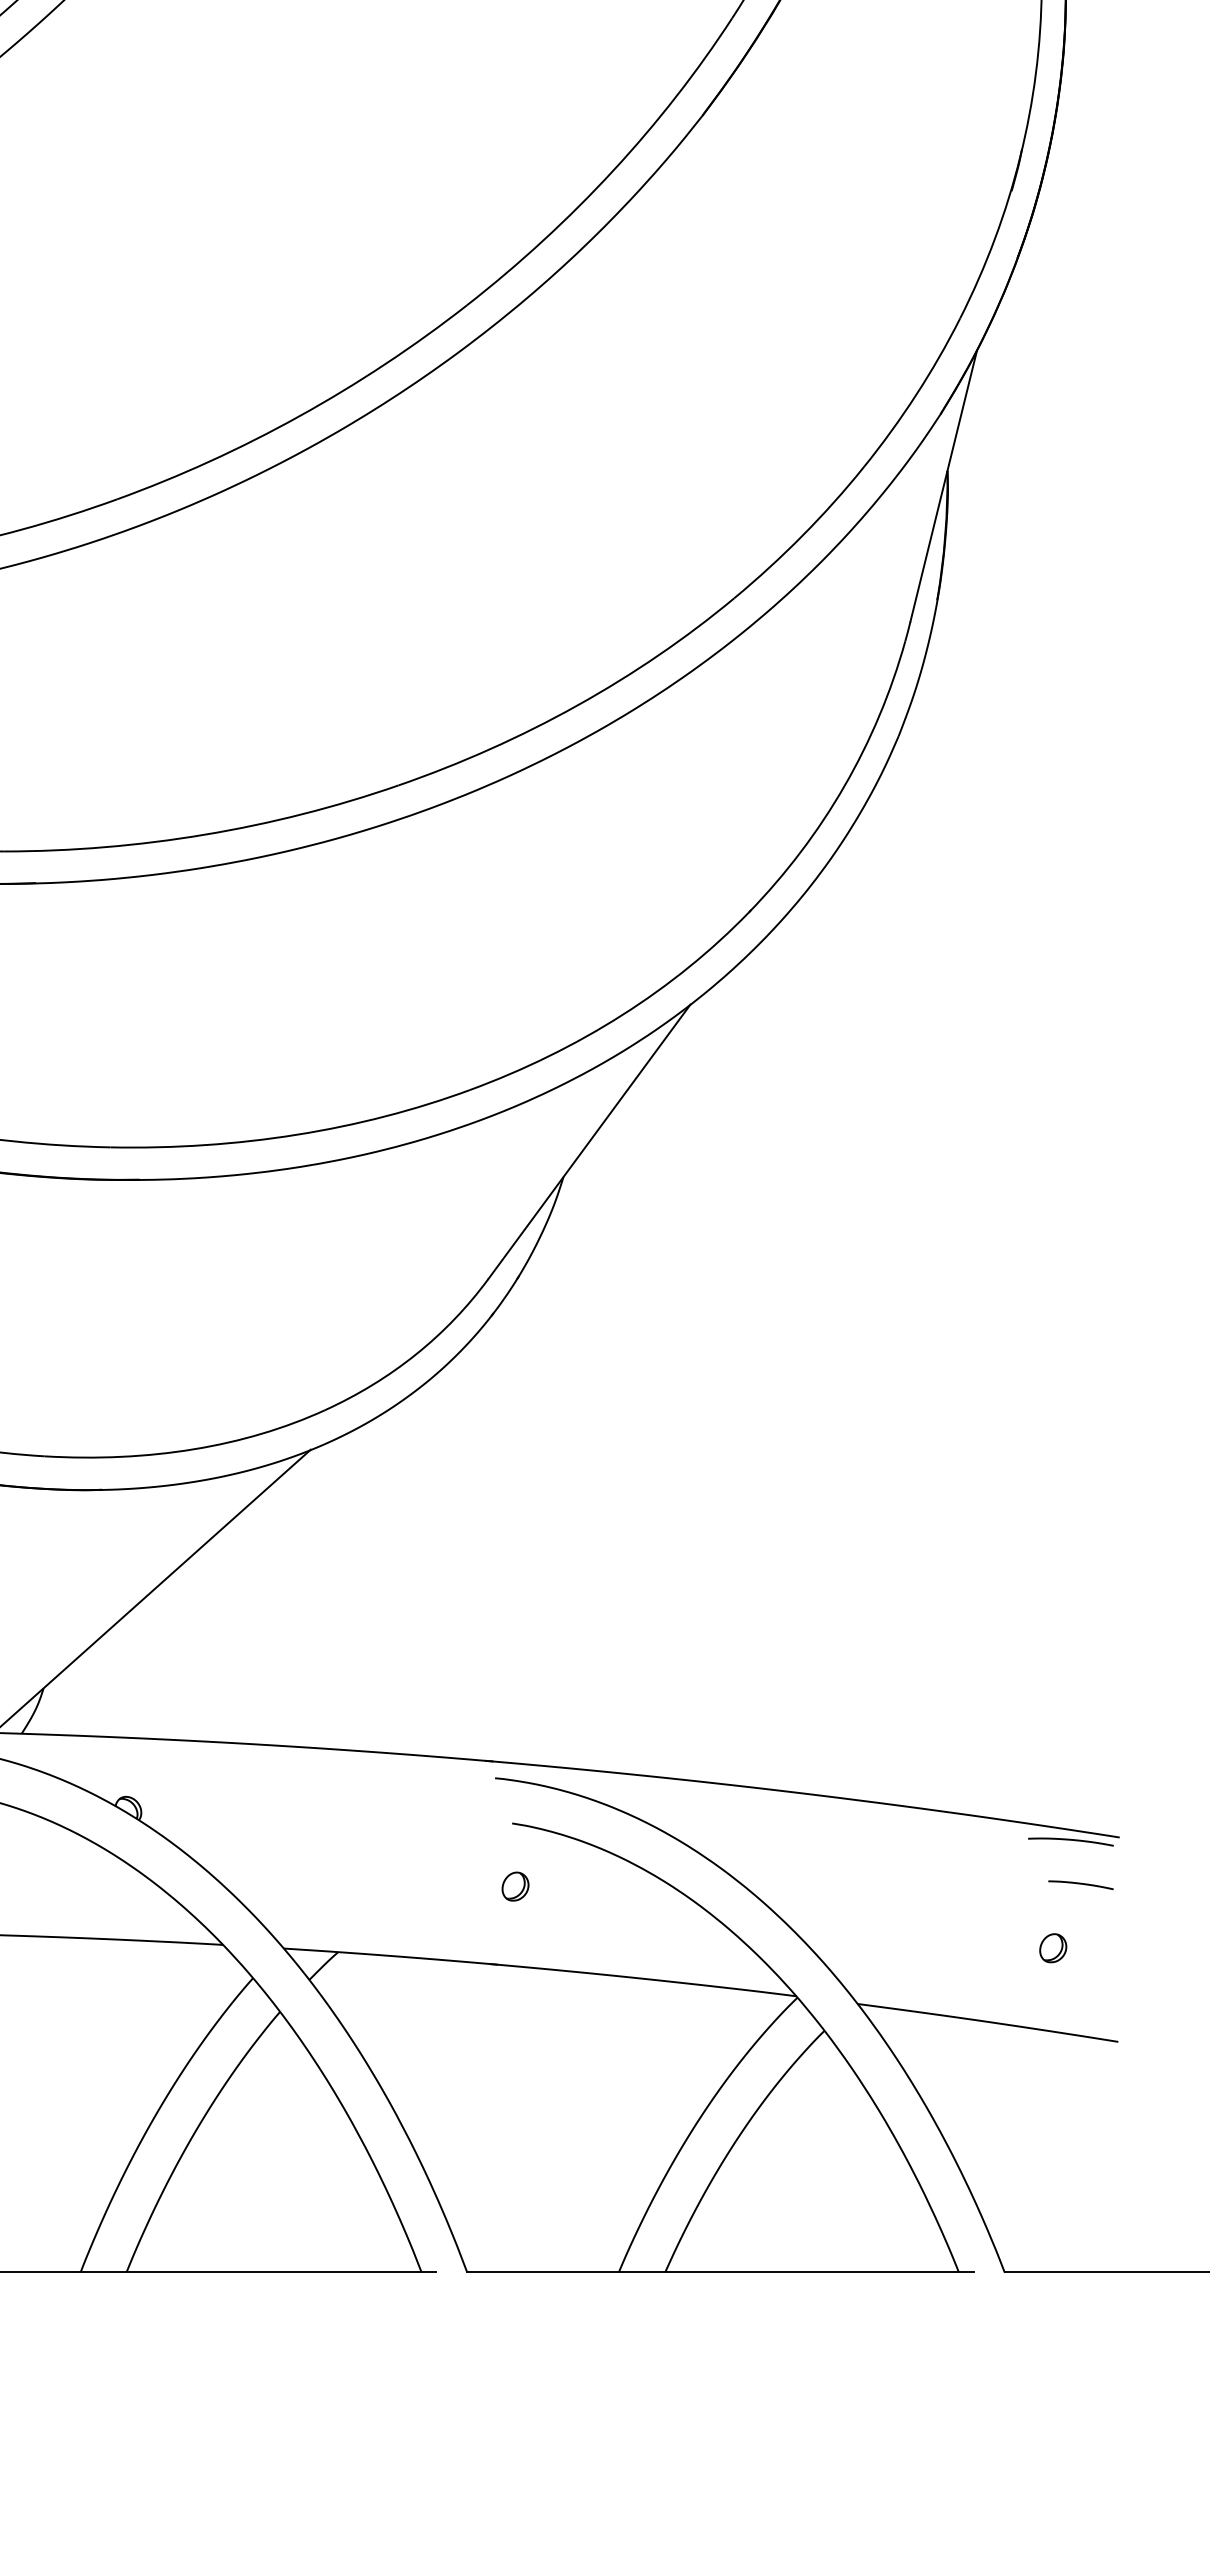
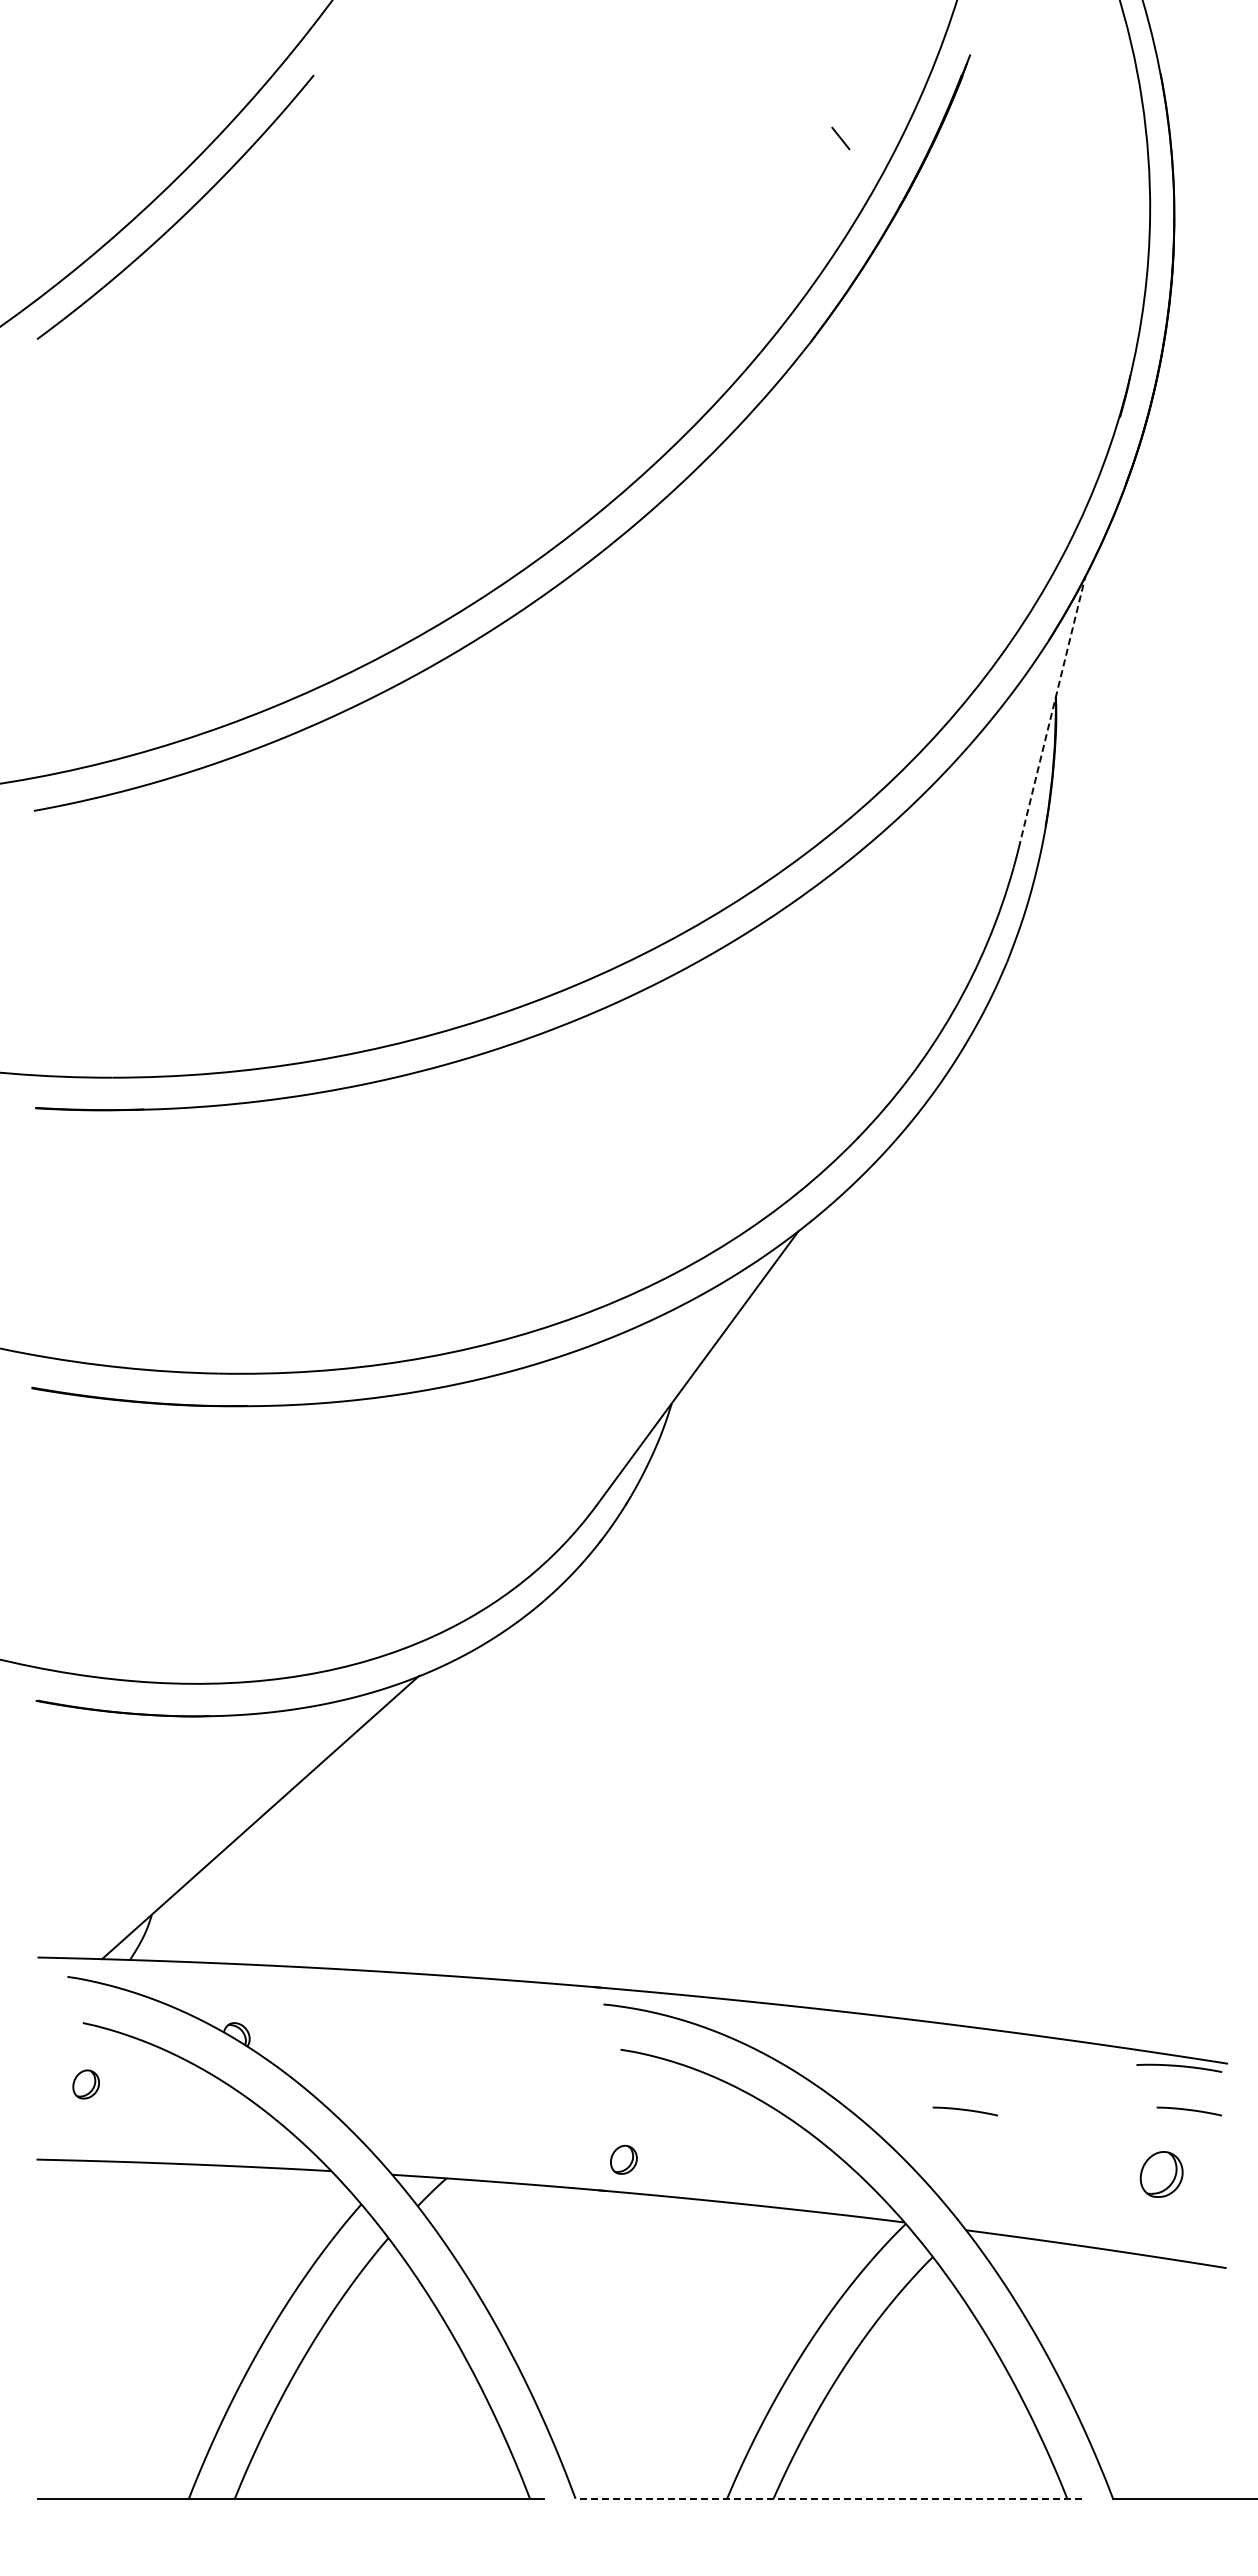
line: (944, 486) -> (1052, 712), solid -> dashed
curve: (856, 1884) -> (964, 2110), added
part: (515, 1886) -> (623, 2159), moved
part: (1053, 1948) -> (1161, 2174), size x1.6
line: (720, 2272) -> (828, 2498), solid -> dashed

